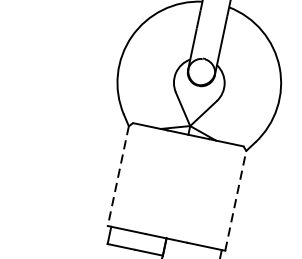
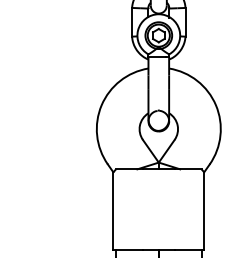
line: (118, 175) -> (113, 210), dashed -> solid
line: (236, 200) -> (204, 210), dashed -> solid

